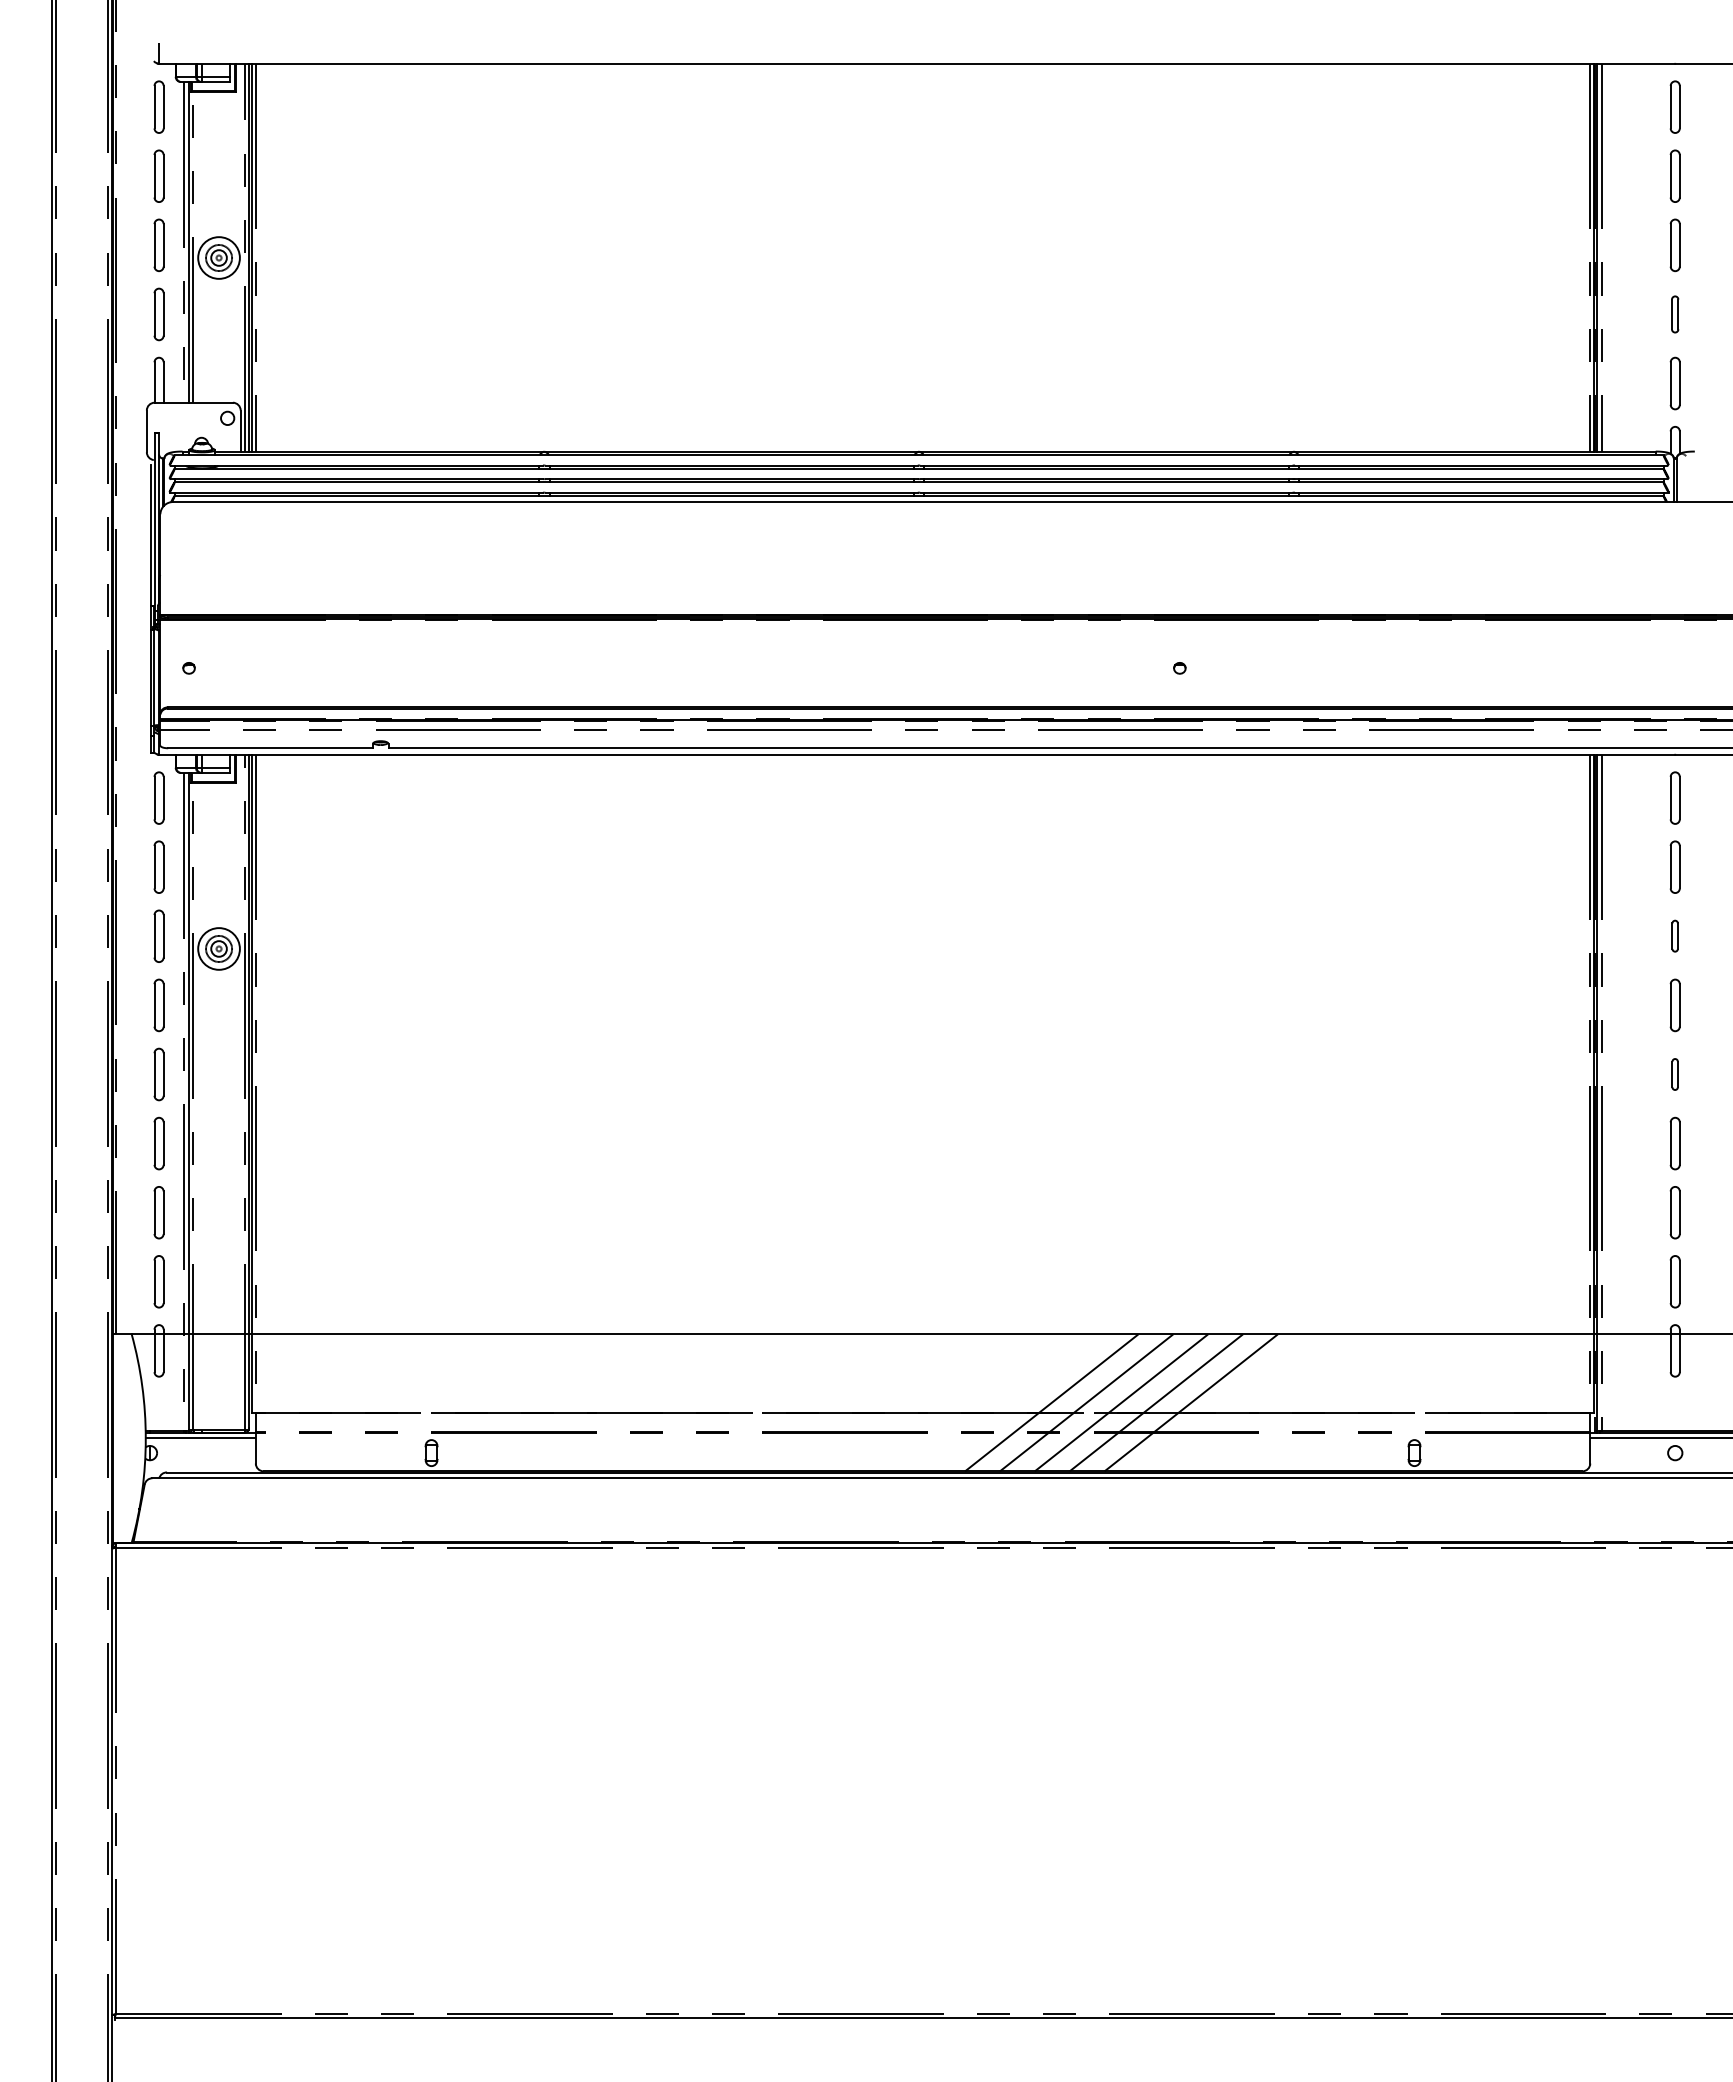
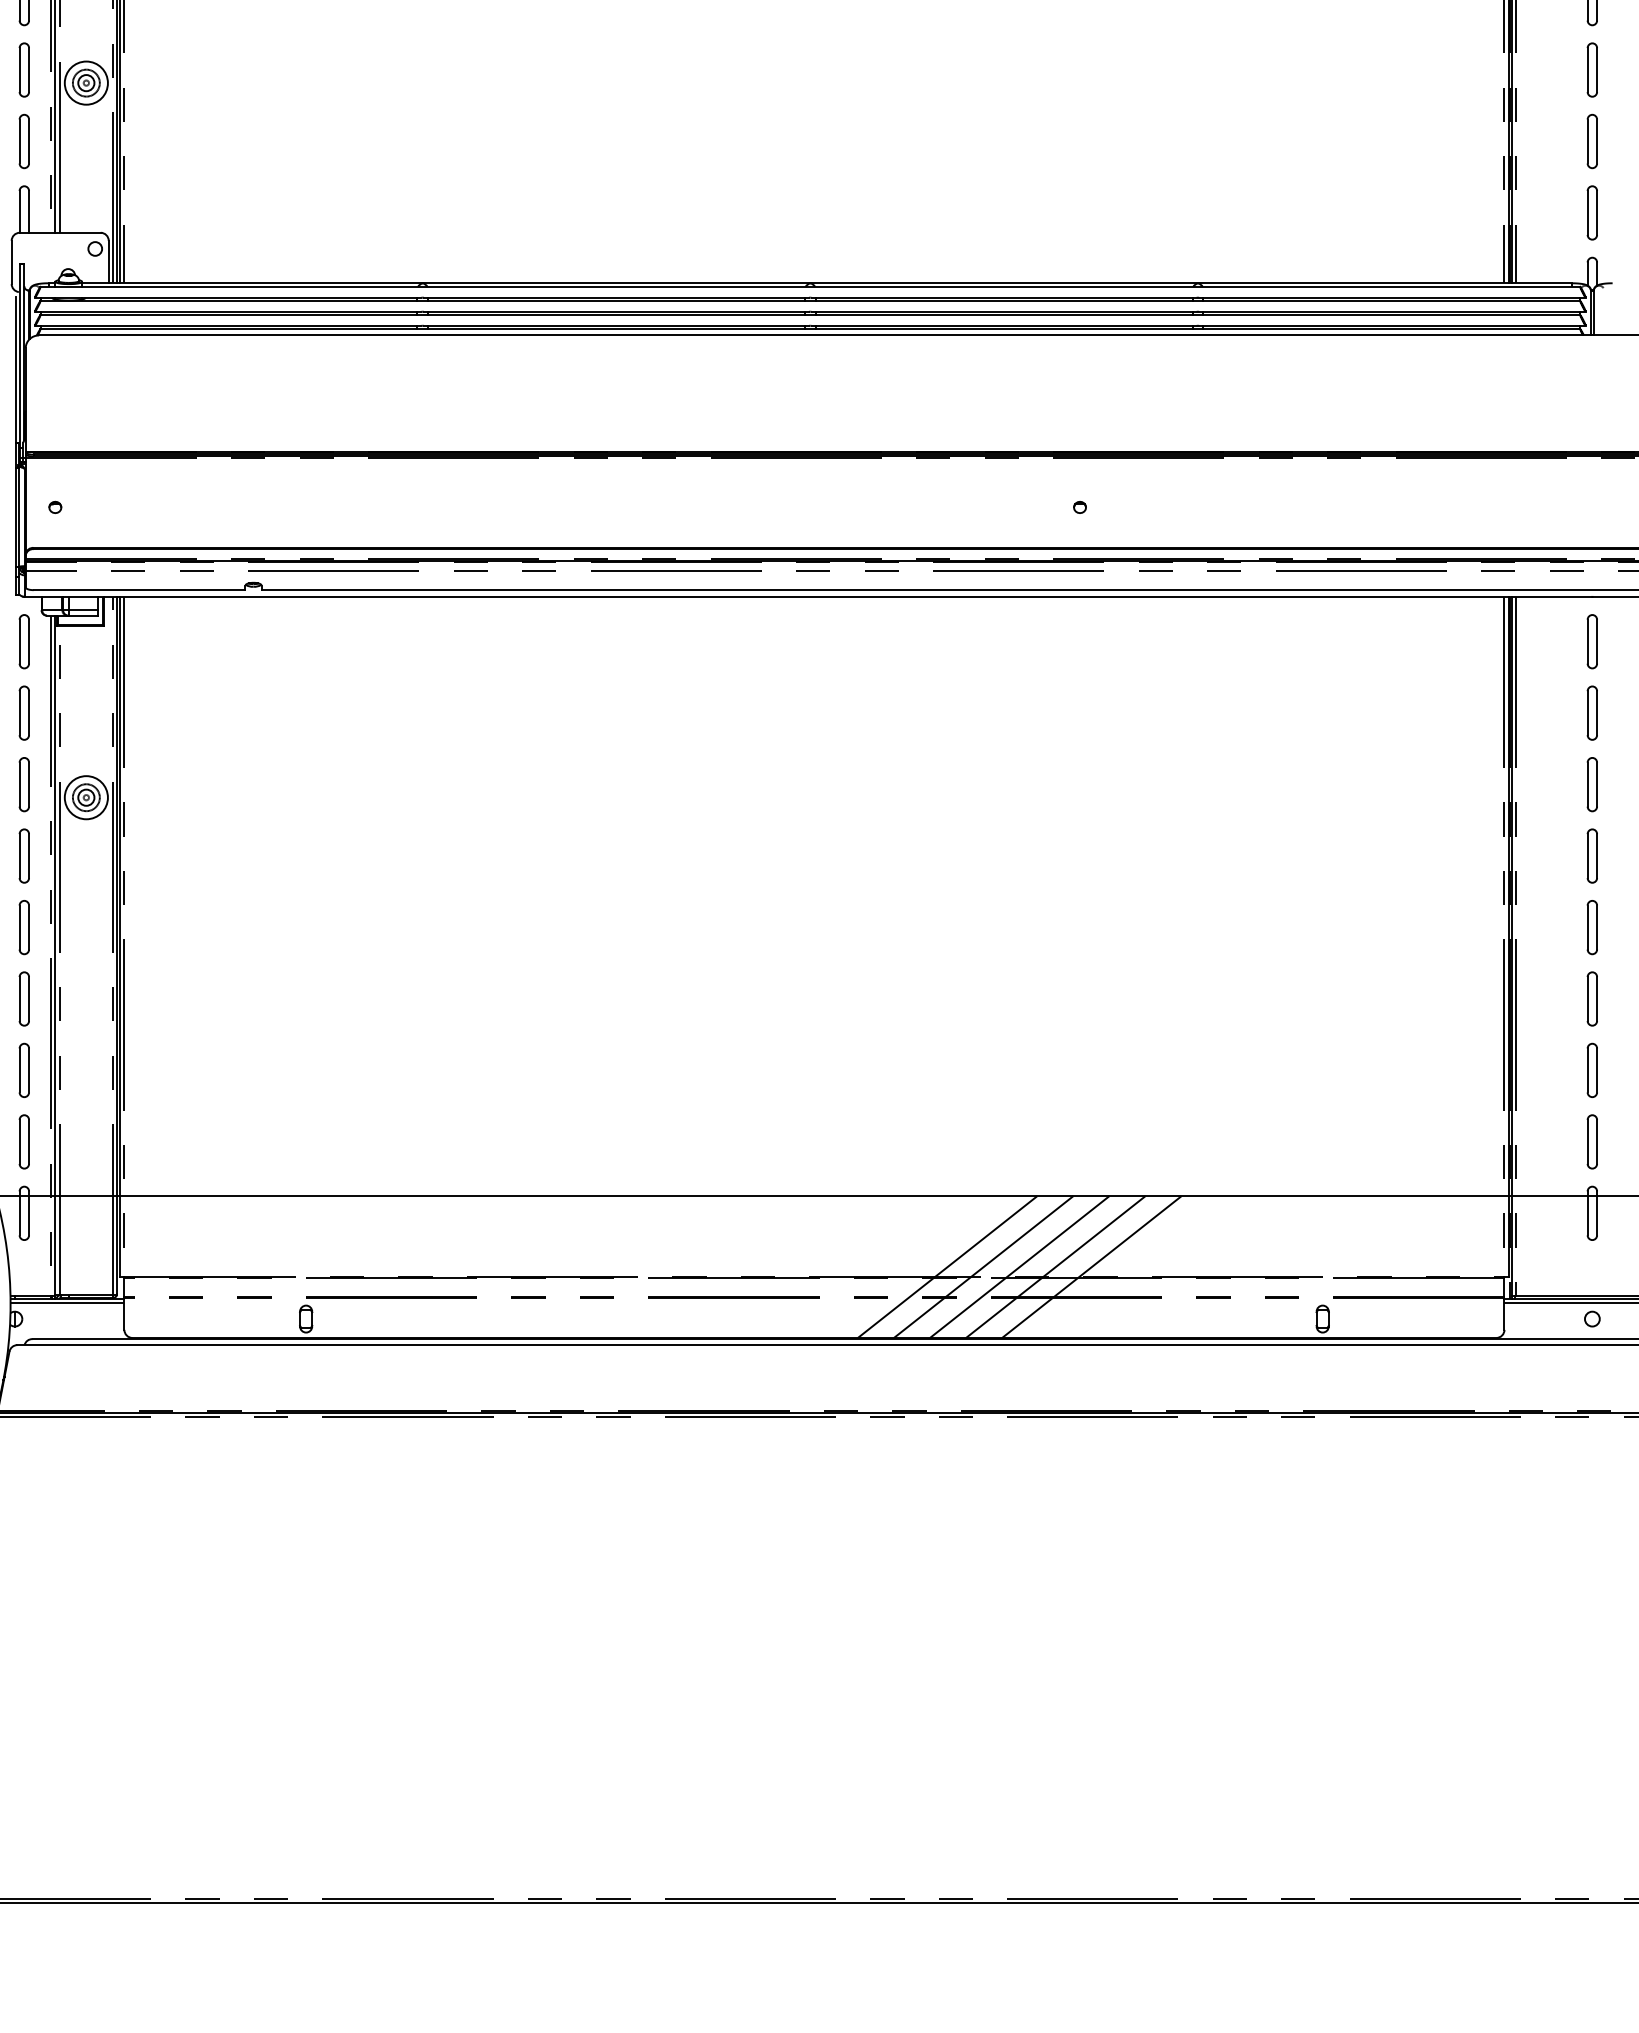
part: (1674, 314) -> (1591, 141), size x1.43
part: (1674, 935) -> (1591, 783), size x1.67
part: (1674, 1074) -> (1591, 927), size x1.67

